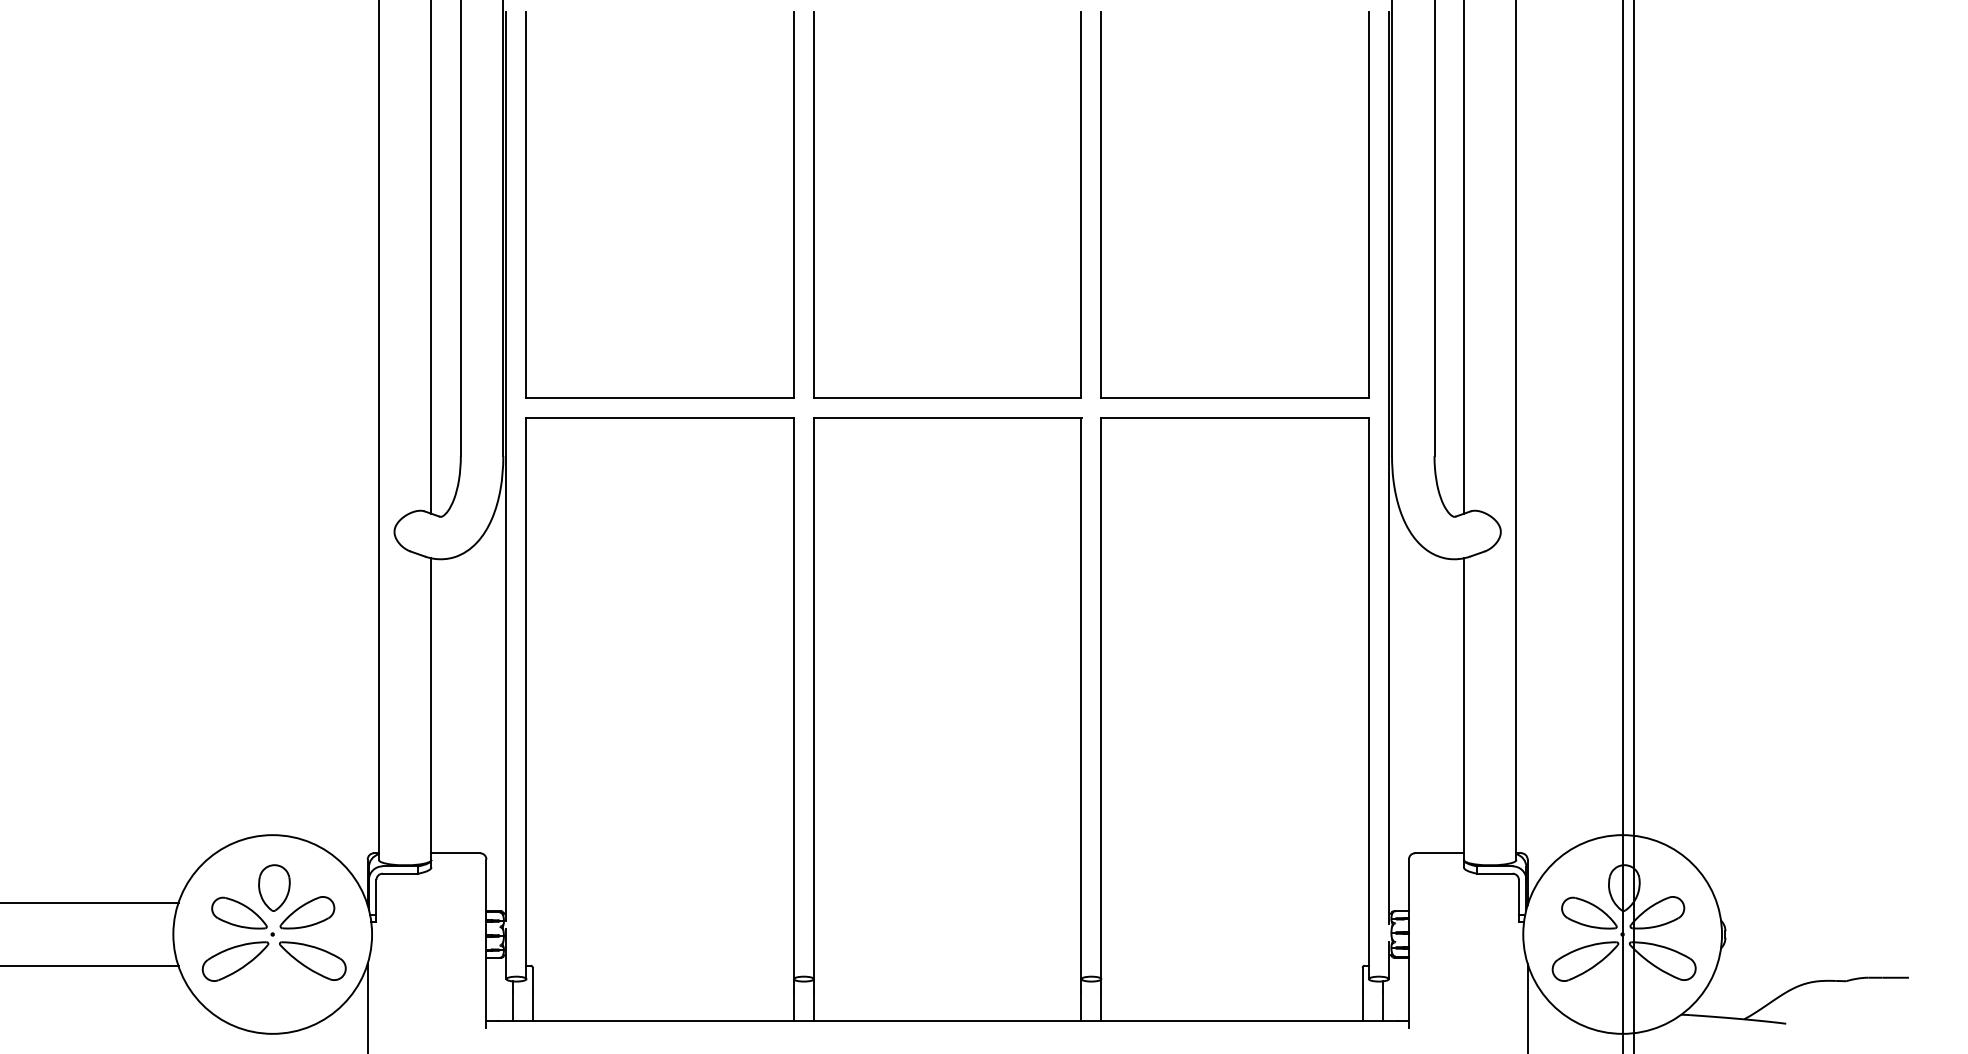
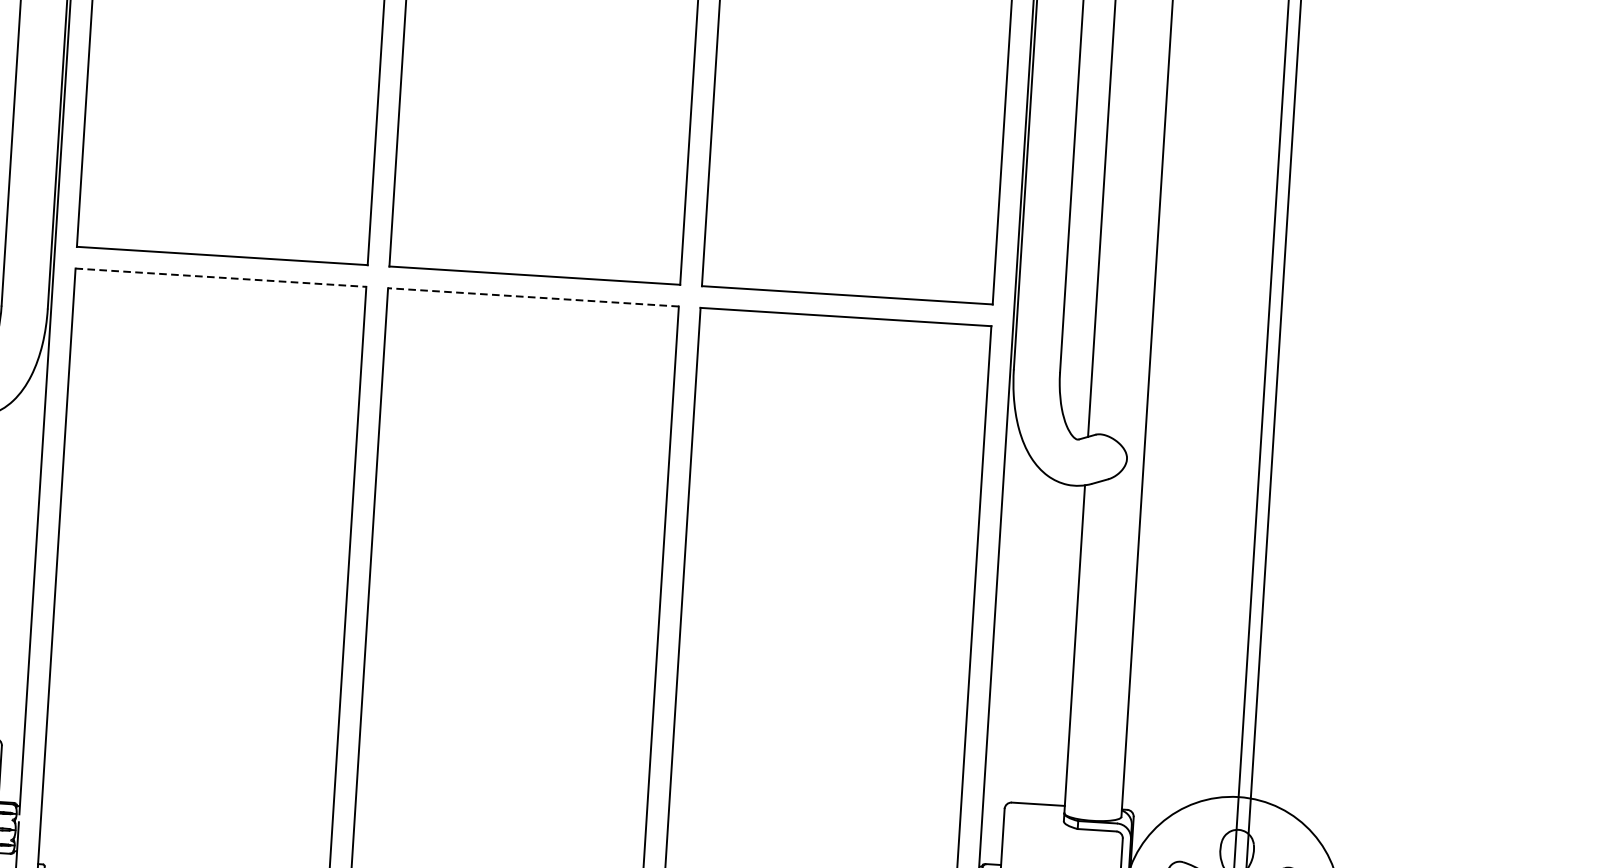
line: (660, 417) -> (221, 277), solid -> dashed
line: (947, 417) -> (533, 296), solid -> dashed

